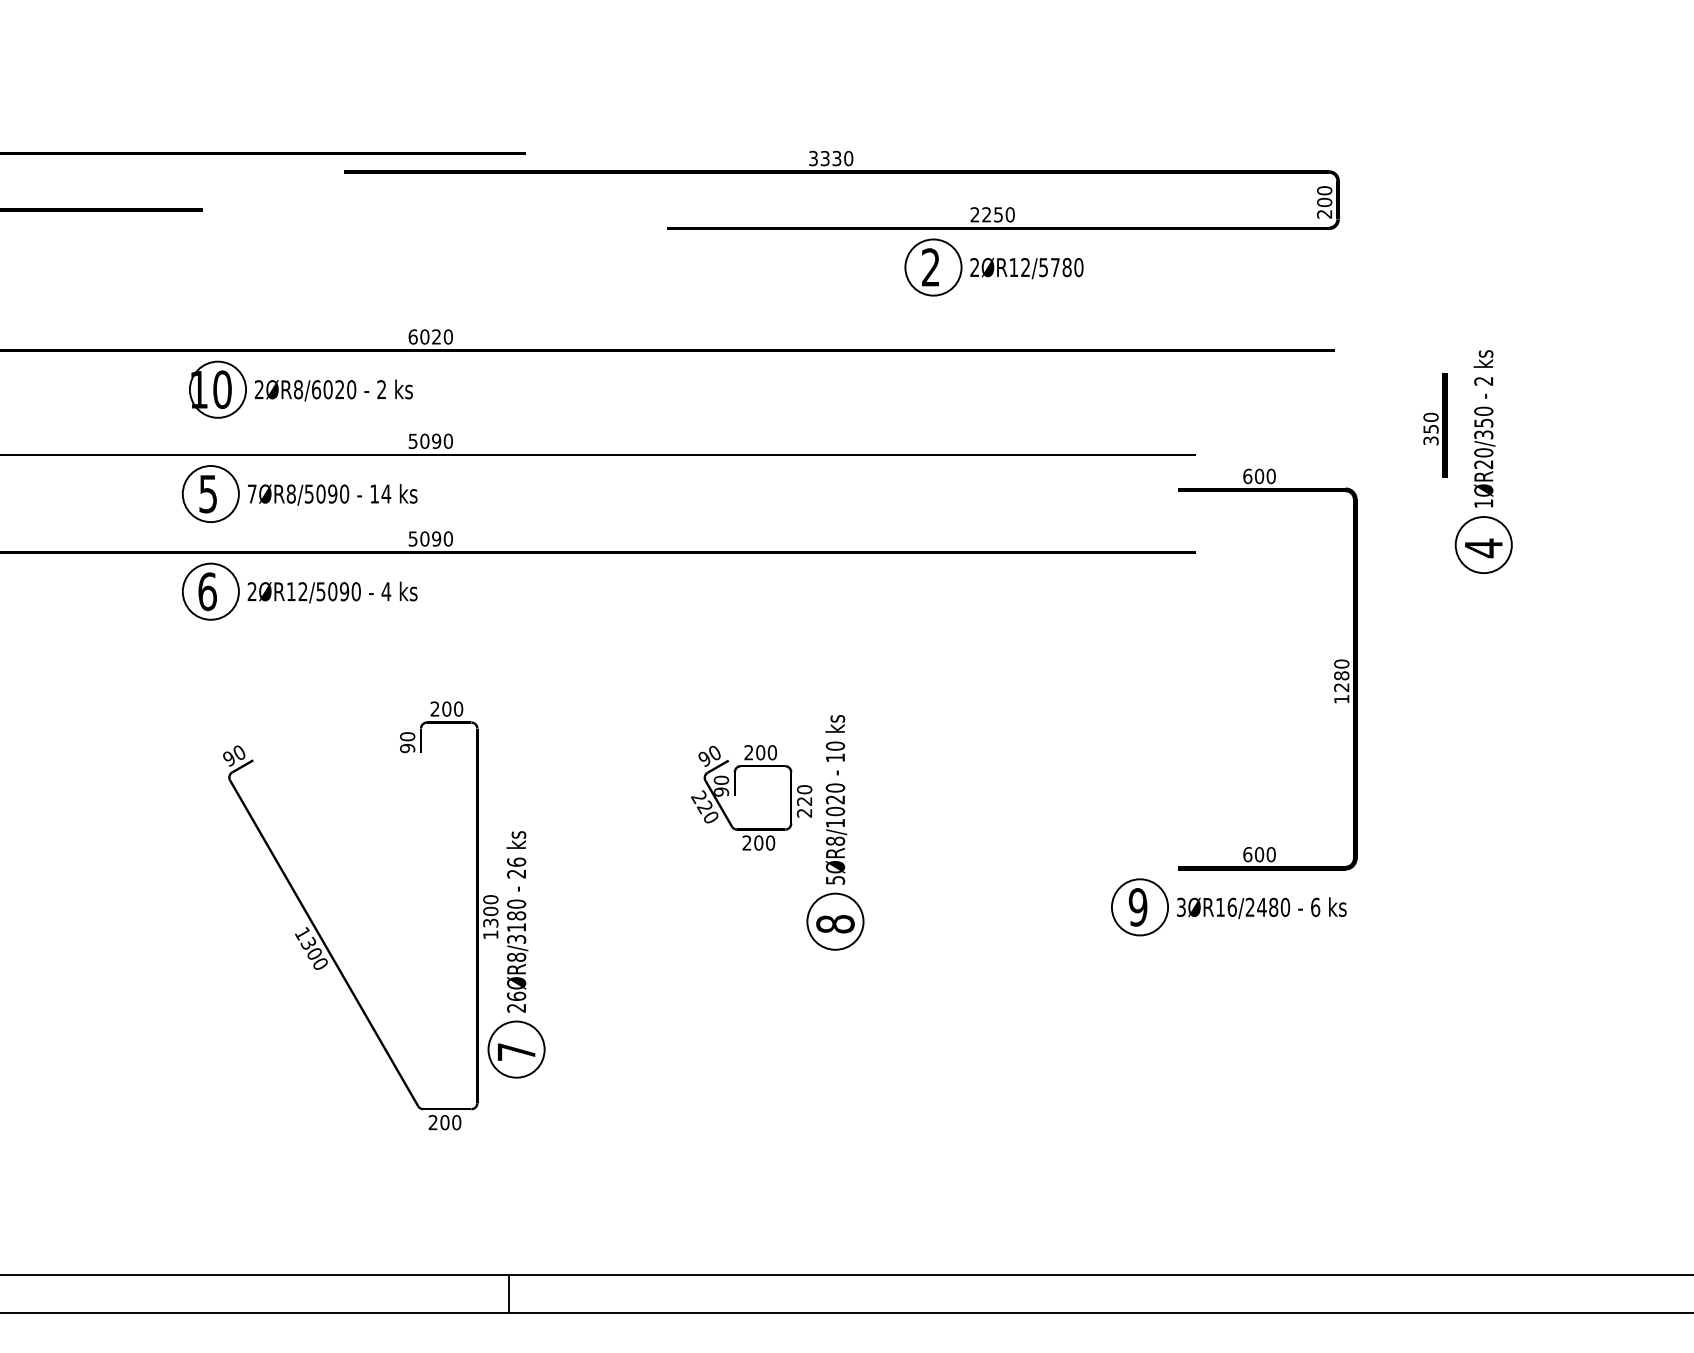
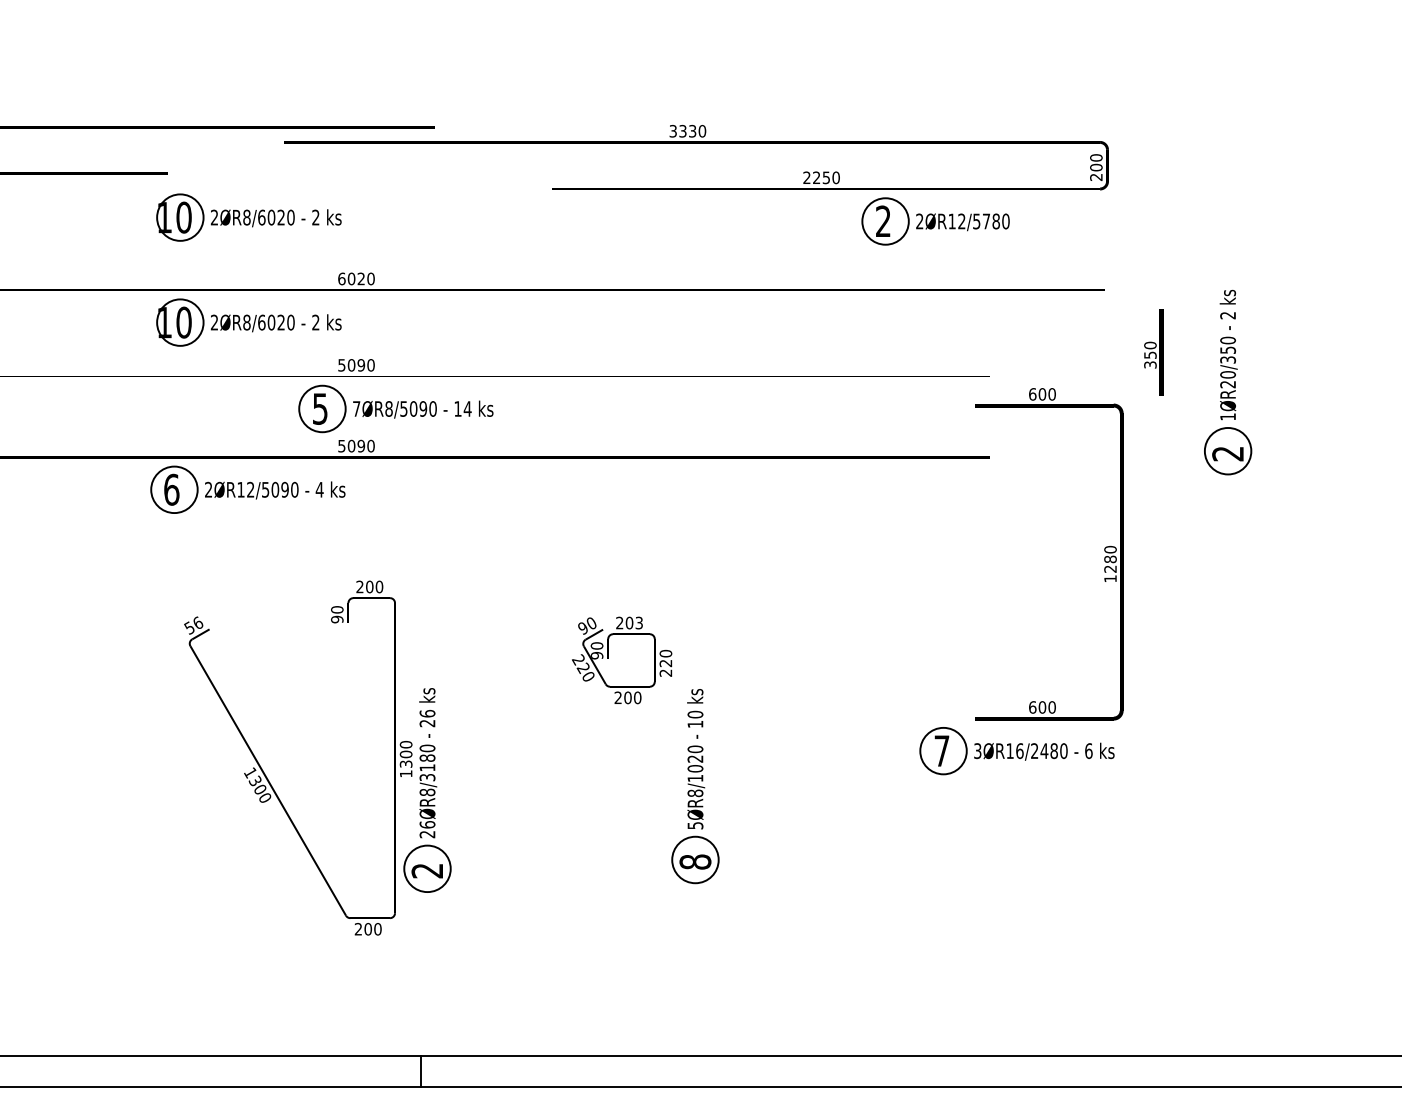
part: (300, 262) -> (248, 217), added
part: (993, 267) -> (935, 221), moved
text: (1434, 425) -> (1153, 352), moved
part: (299, 493) -> (395, 408), moved
text: (1483, 547) -> (1227, 453), 4 -> 2
text: (772, 752) -> (639, 622), 200 -> 203
text: (233, 755) -> (193, 625), 90 -> 56
part: (835, 832) -> (695, 786), moved
text: (1137, 907) -> (941, 751), 9 -> 7
text: (515, 1051) -> (426, 870), 7 -> 2

